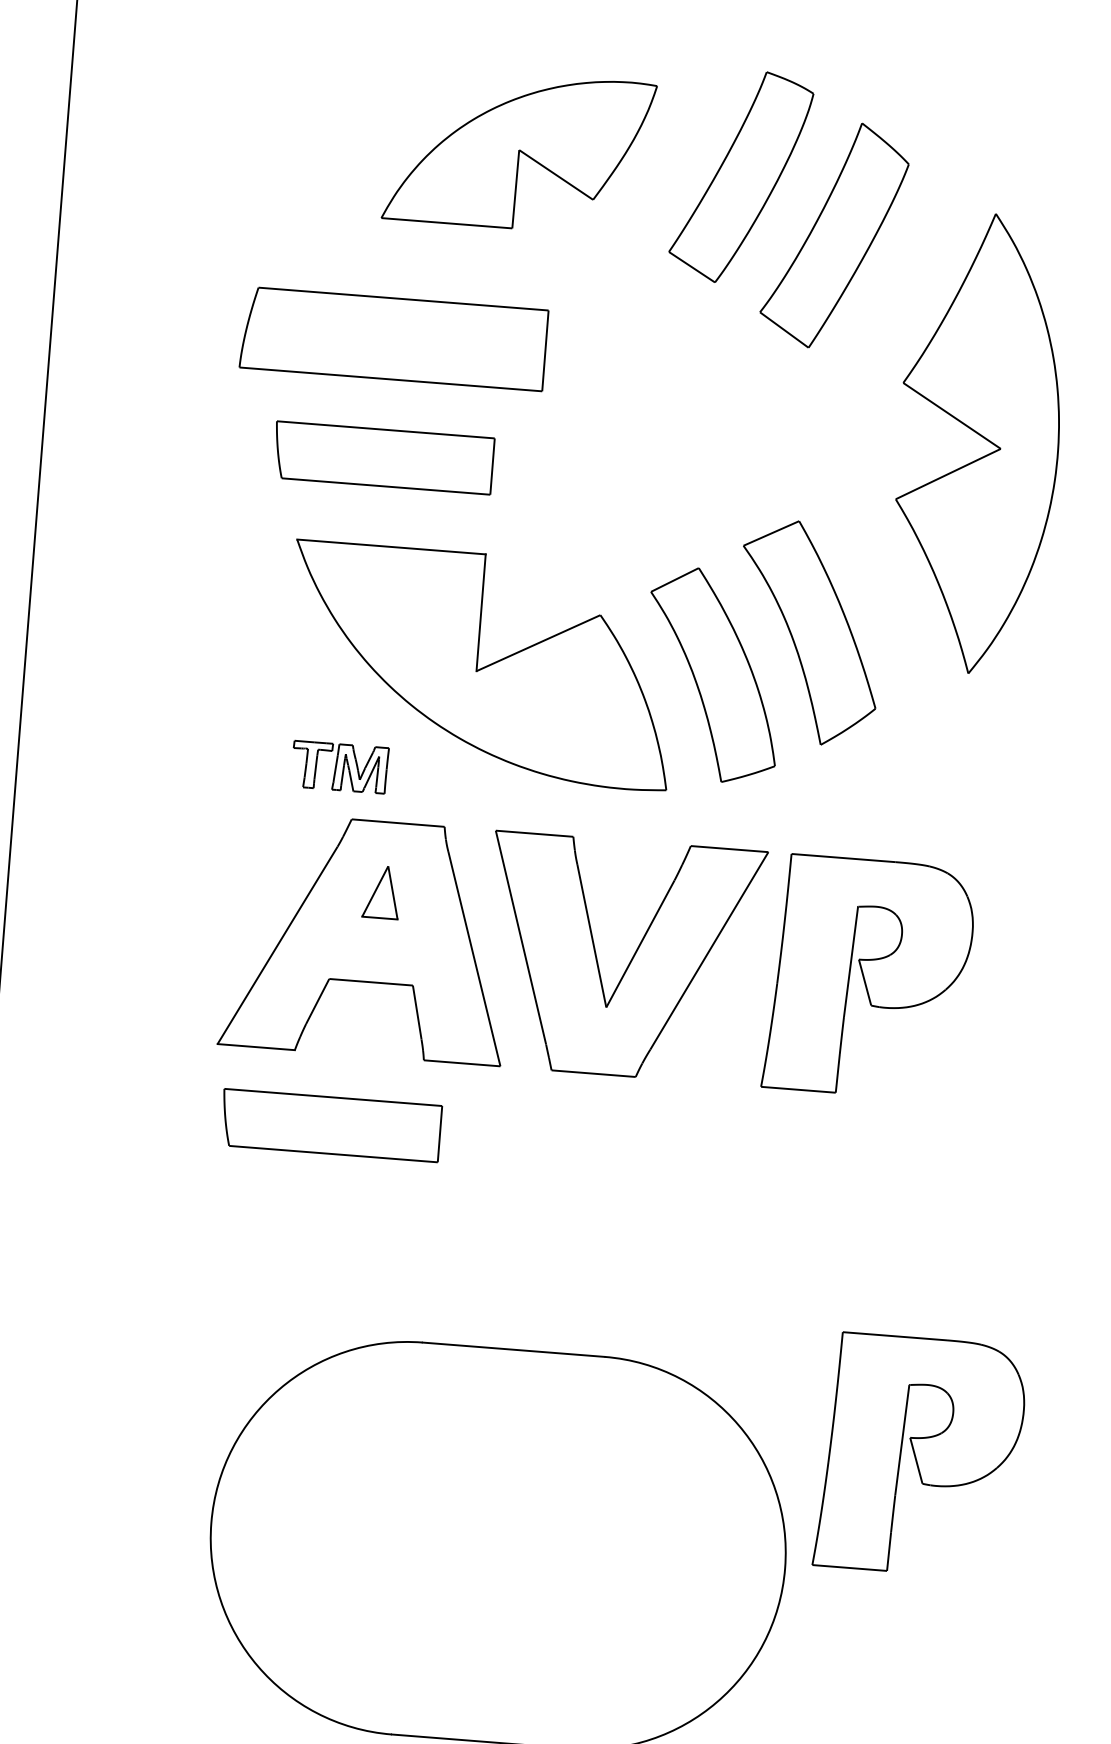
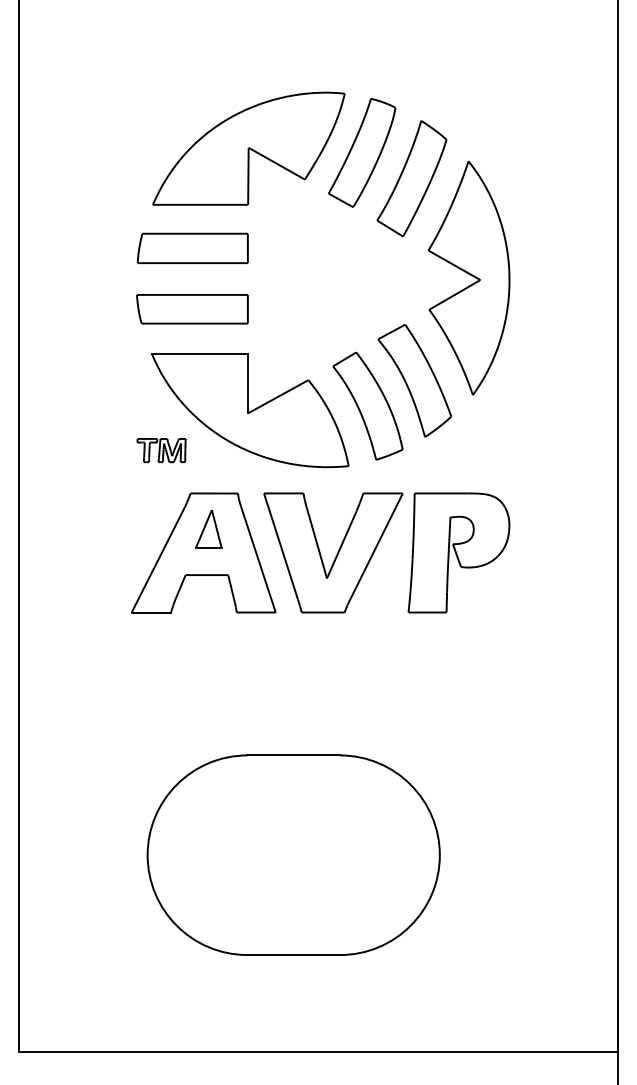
part: (518, 150) -> (248, 148), size x1.43
part: (393, 336) -> (192, 247), size x0.71
part: (979, 444) -> (469, 278), moved
part: (339, 767) -> (161, 450), moved
part: (381, 890) -> (208, 528), size x1.43
part: (331, 1126) -> (192, 649), removed
part: (919, 1454) -> (503, 792), removed

